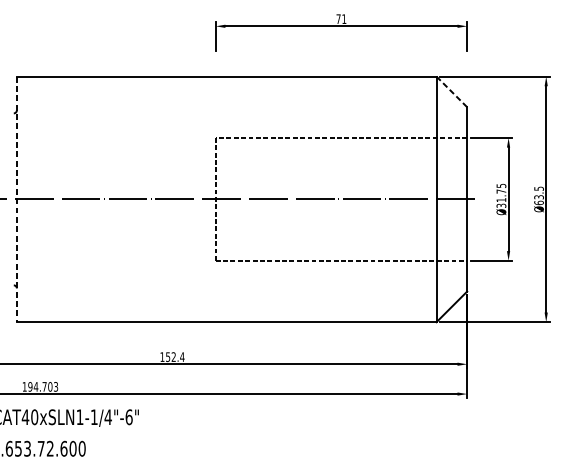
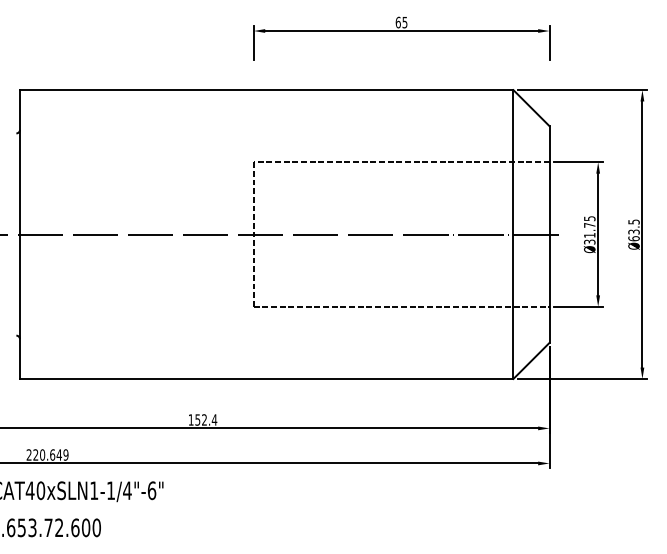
text: (341, 19) -> (401, 22), 71 -> 65
line: (451, 91) -> (531, 107), dashed -> solid
line: (17, 200) -> (20, 235), dashed -> solid
text: (40, 386) -> (47, 454), 194.703 -> 220.649

